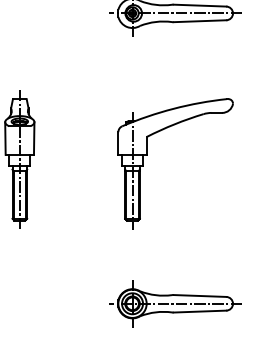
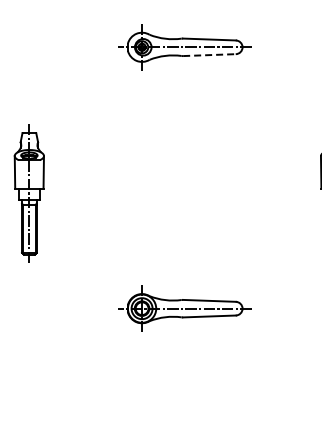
line: (200, 21) -> (210, 55), solid -> dashed
part: (146, 155) -> (156, 189), removed
part: (174, 303) -> (184, 308), moved

